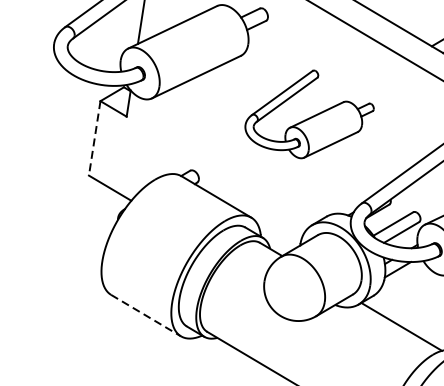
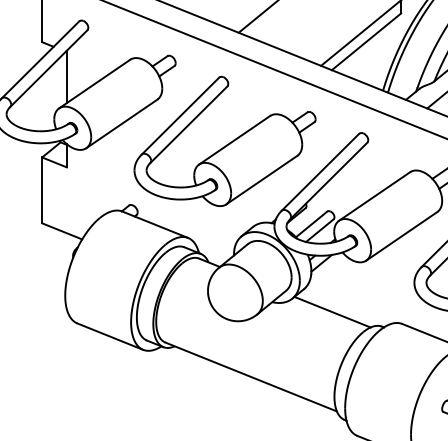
part: (309, 113) -> (224, 140), size x1.67
line: (95, 138) -> (42, 190), dashed -> solid
line: (146, 315) -> (110, 336), dashed -> solid

